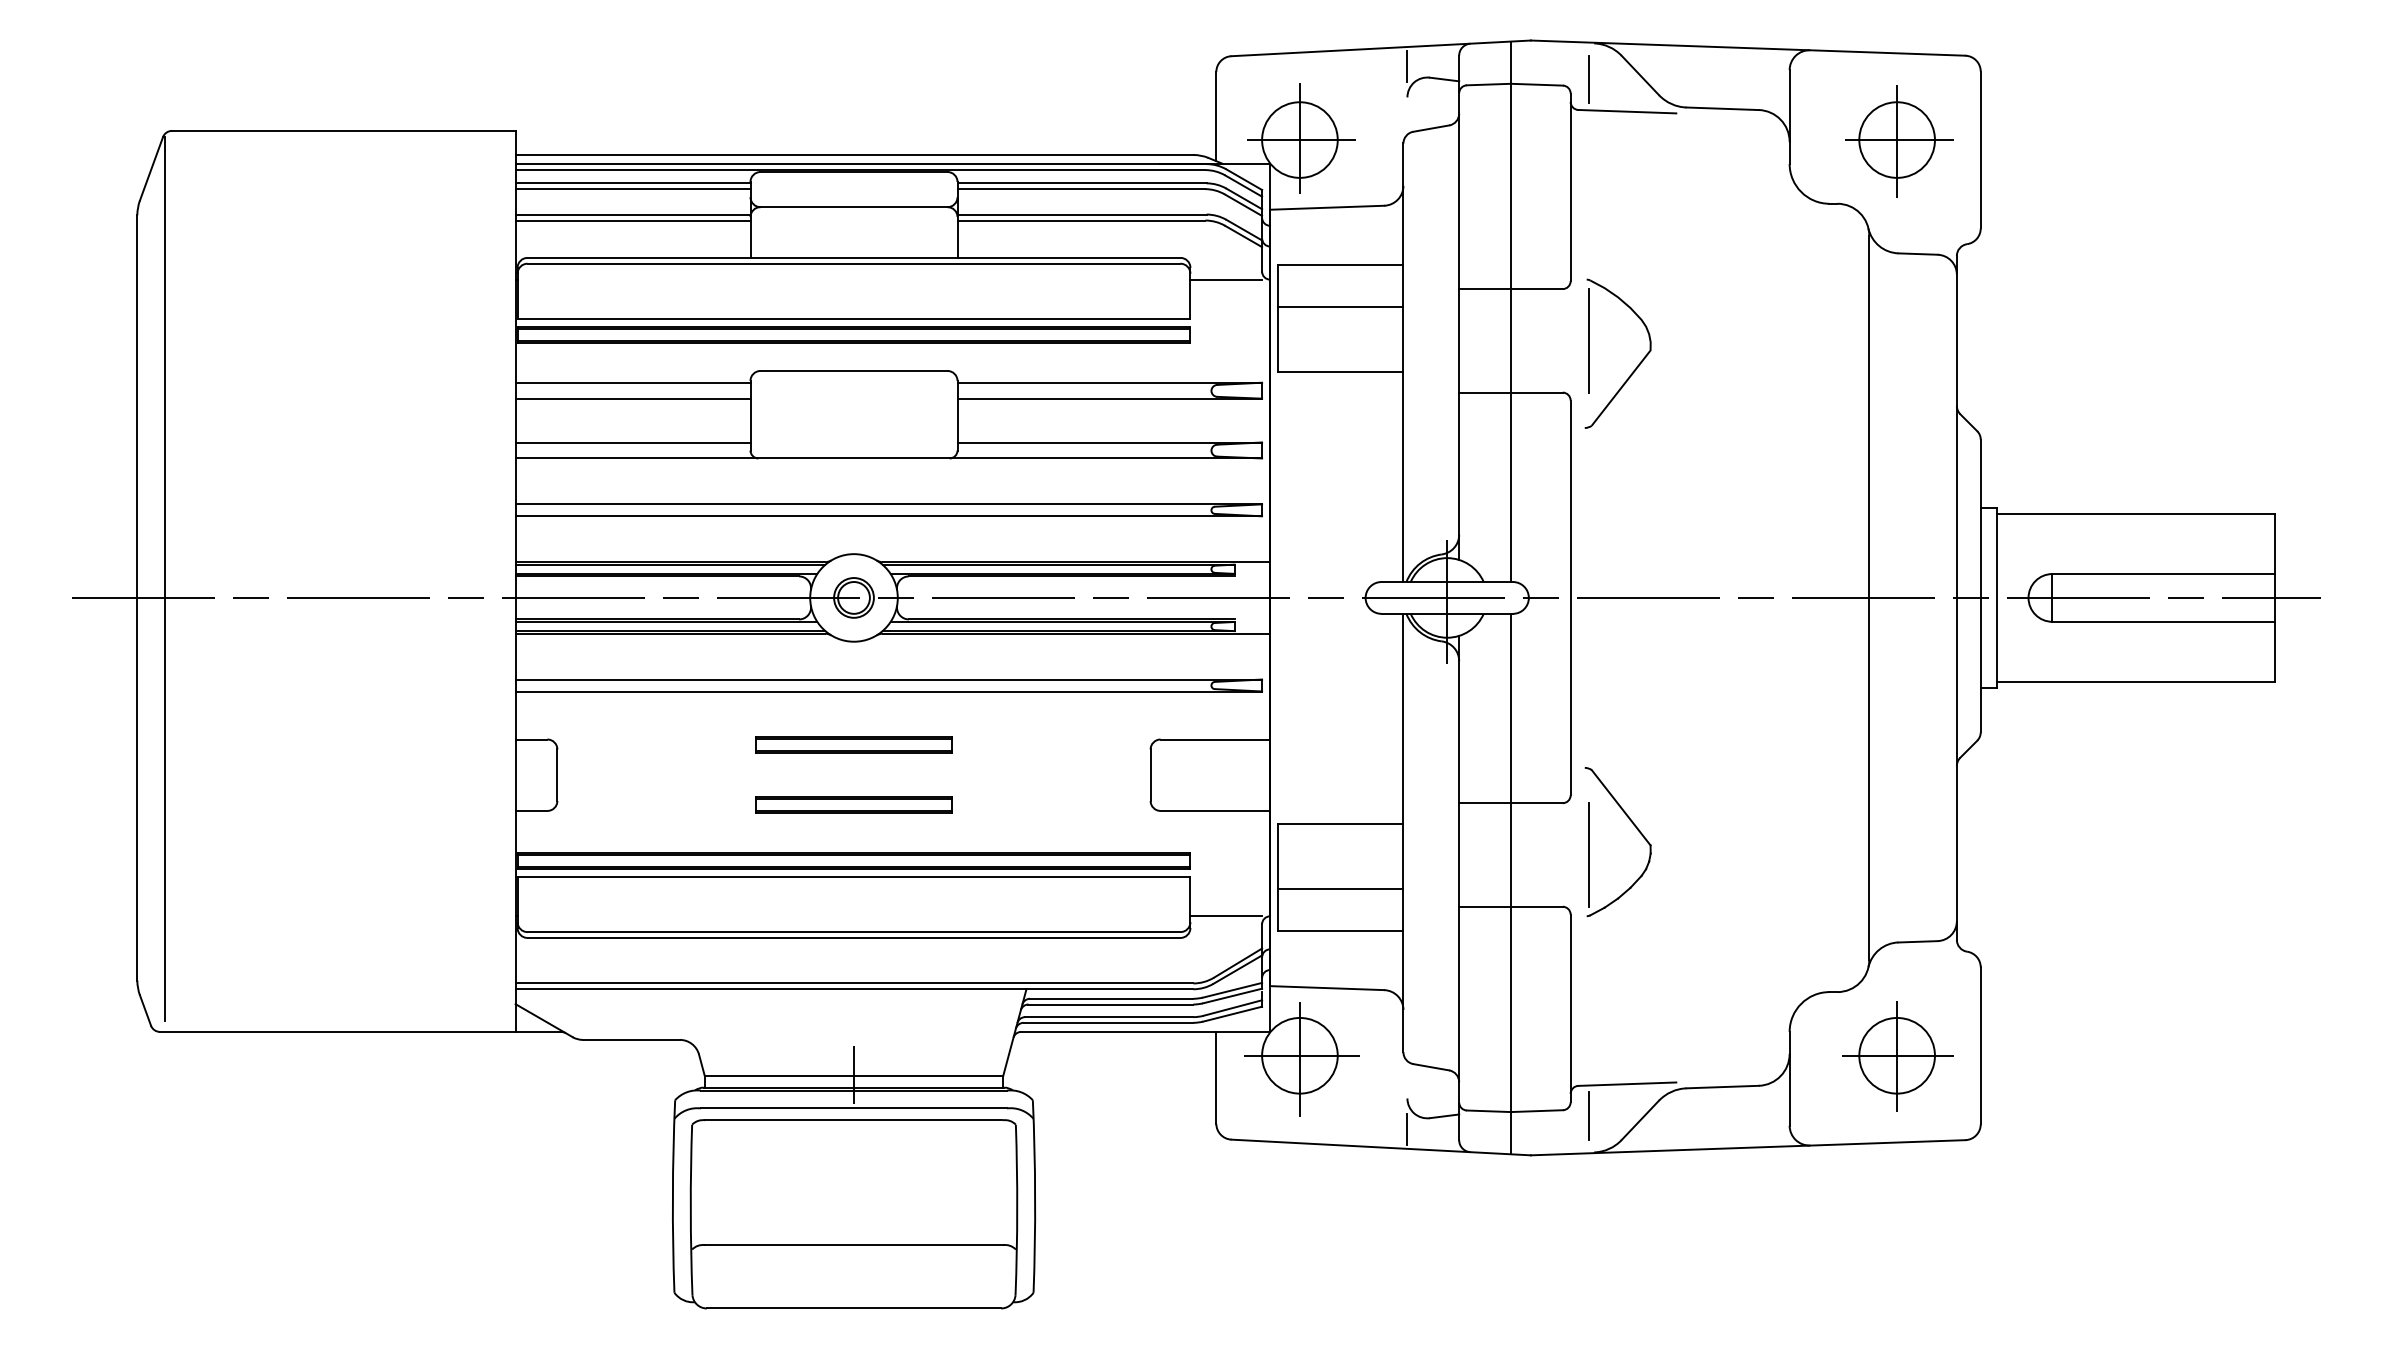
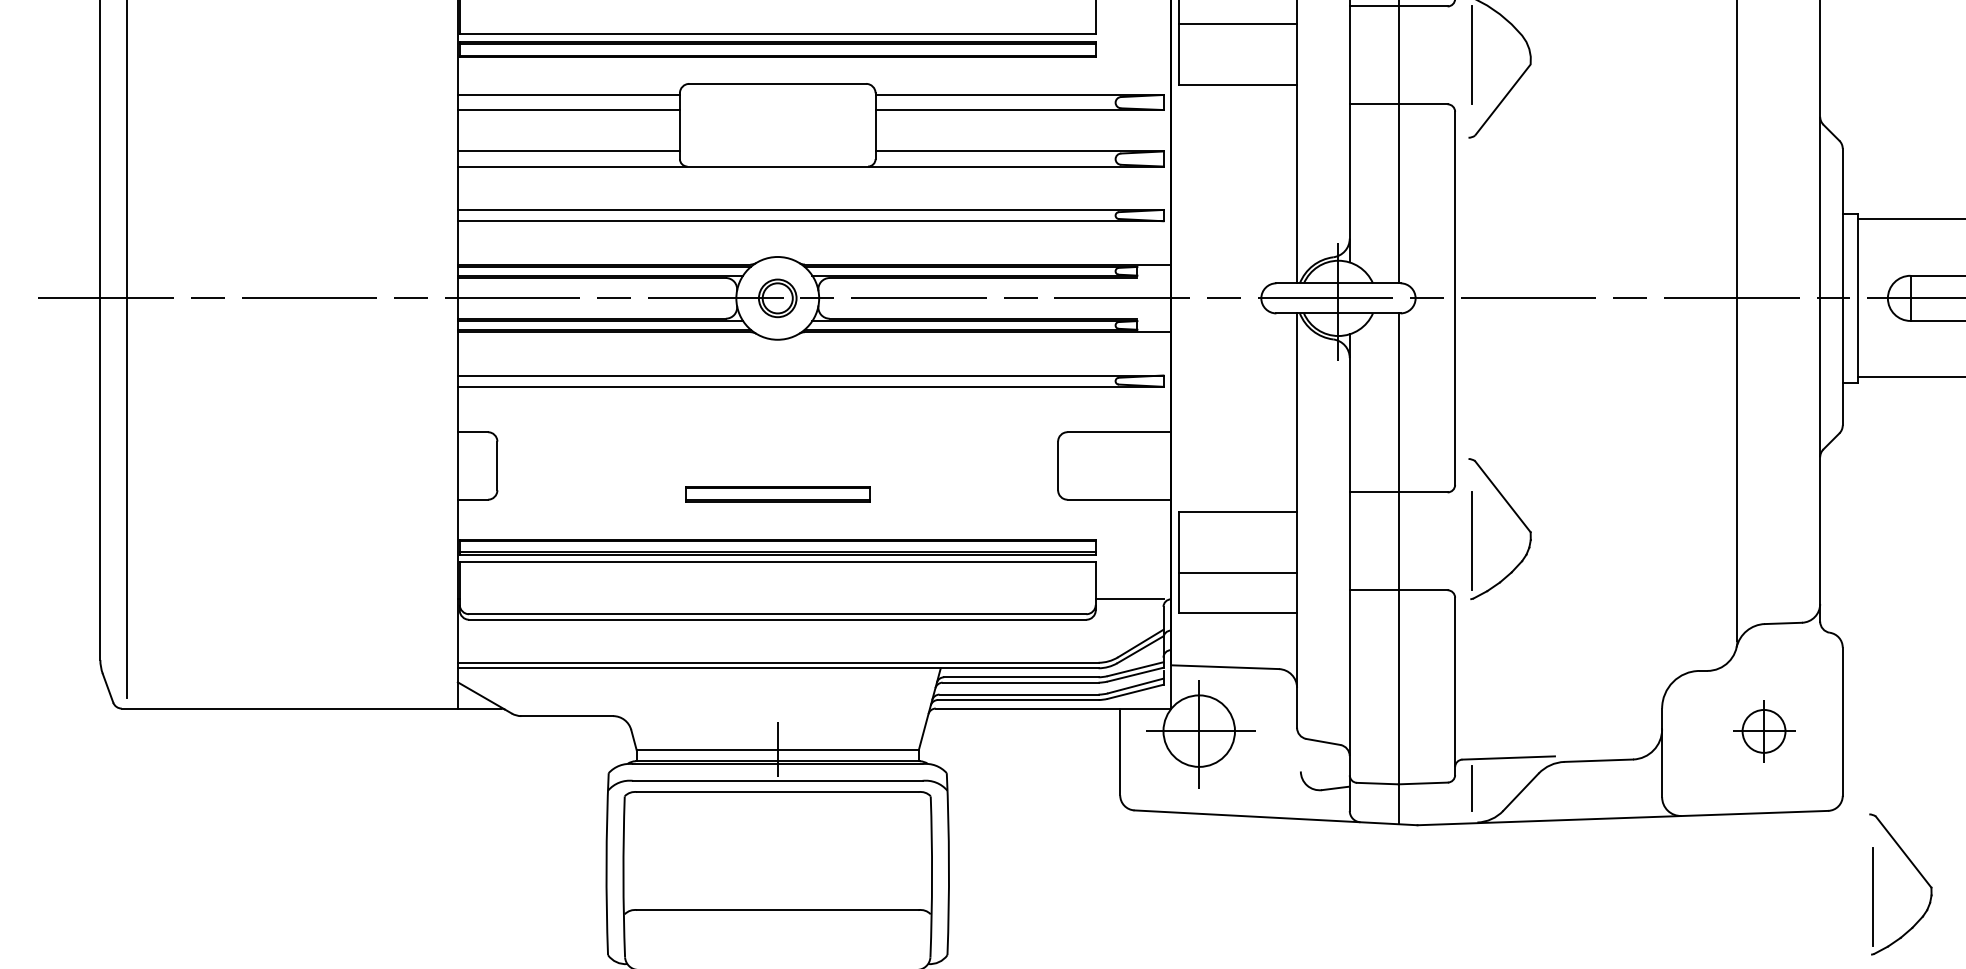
part: (853, 744) -> (777, 436), removed
part: (1897, 1056) -> (1764, 731), size x0.6
line: (1407, 1128) -> (1300, 799), removed
part: (2060, 1205) -> (1918, 872), added

